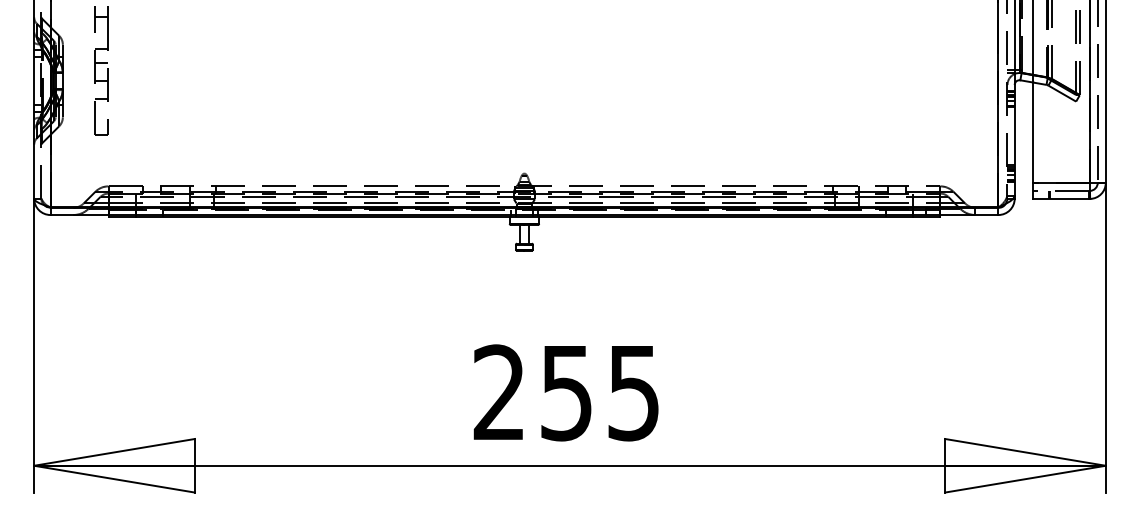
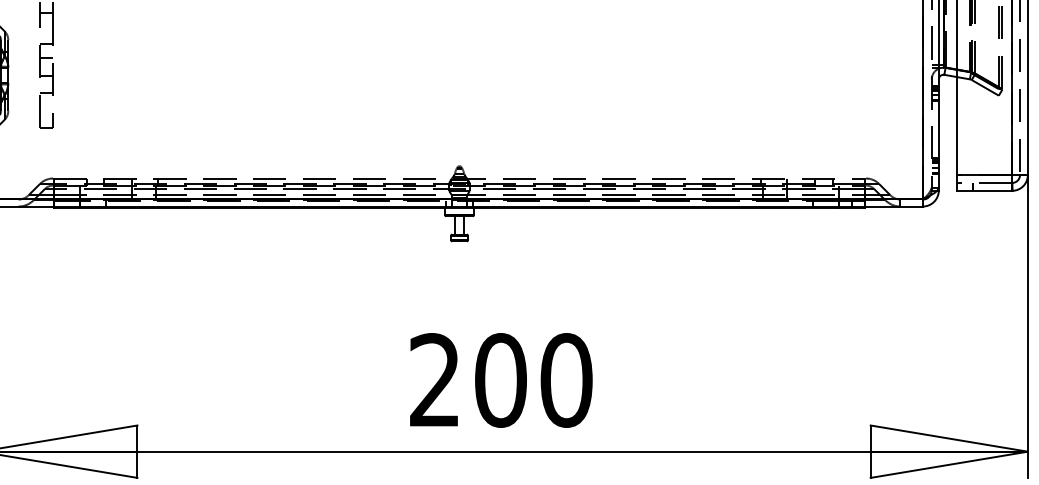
text: (600, 392) -> (533, 380), 255 -> 200

